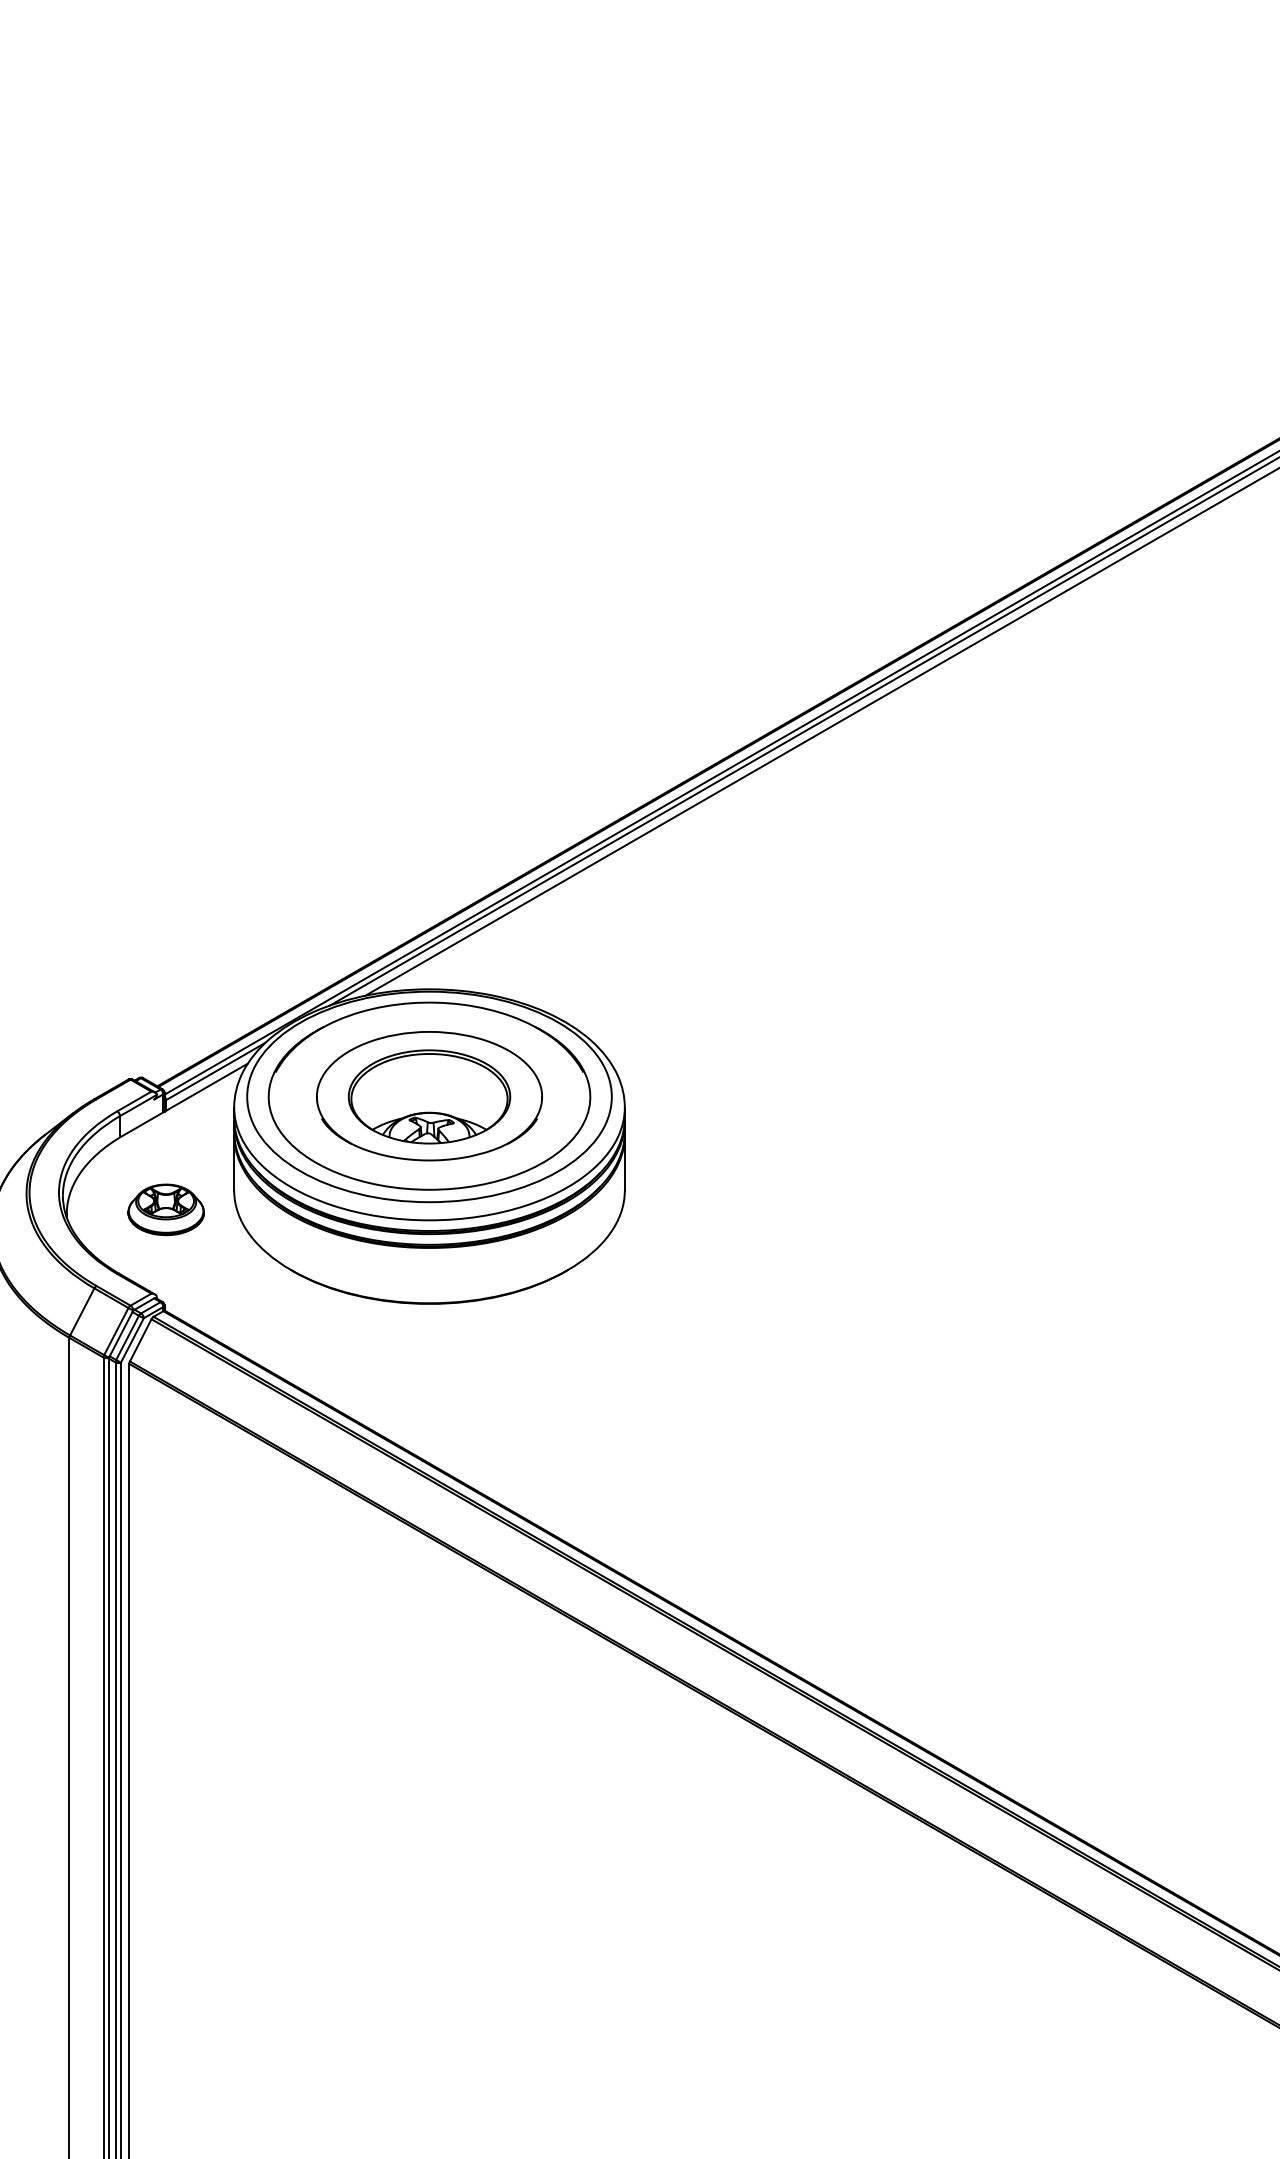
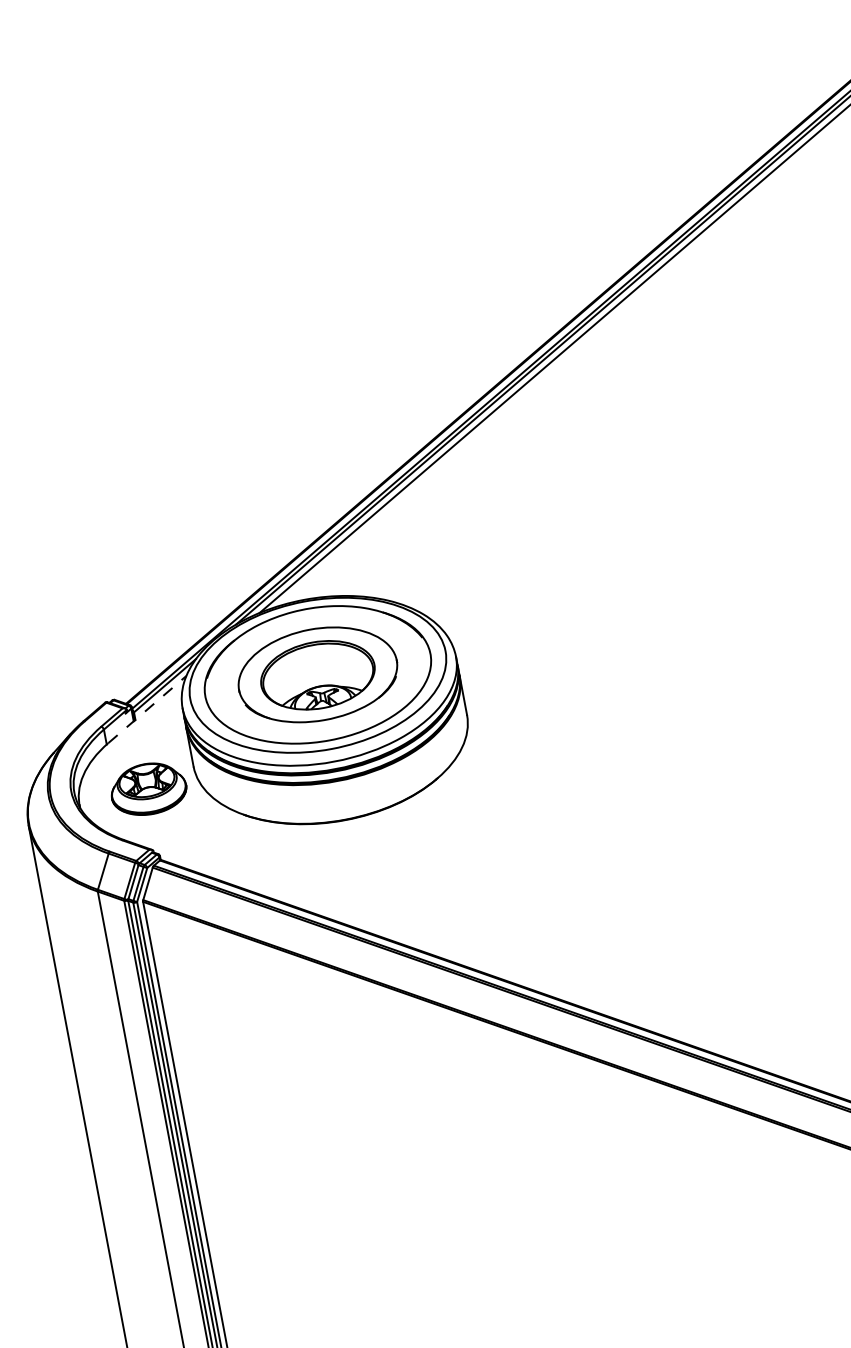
line: (185, 1099) -> (147, 709), solid -> dashed
part: (165, 1209) -> (148, 789), size x1.4

